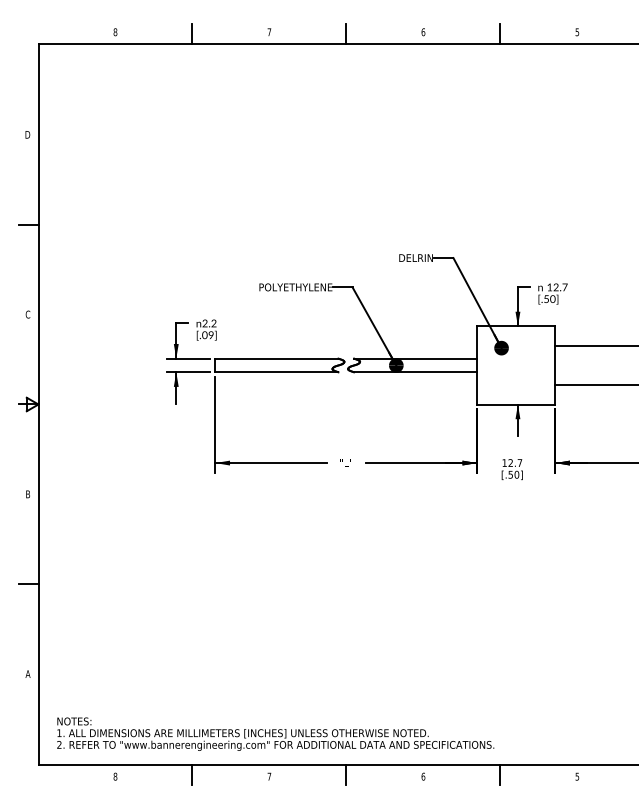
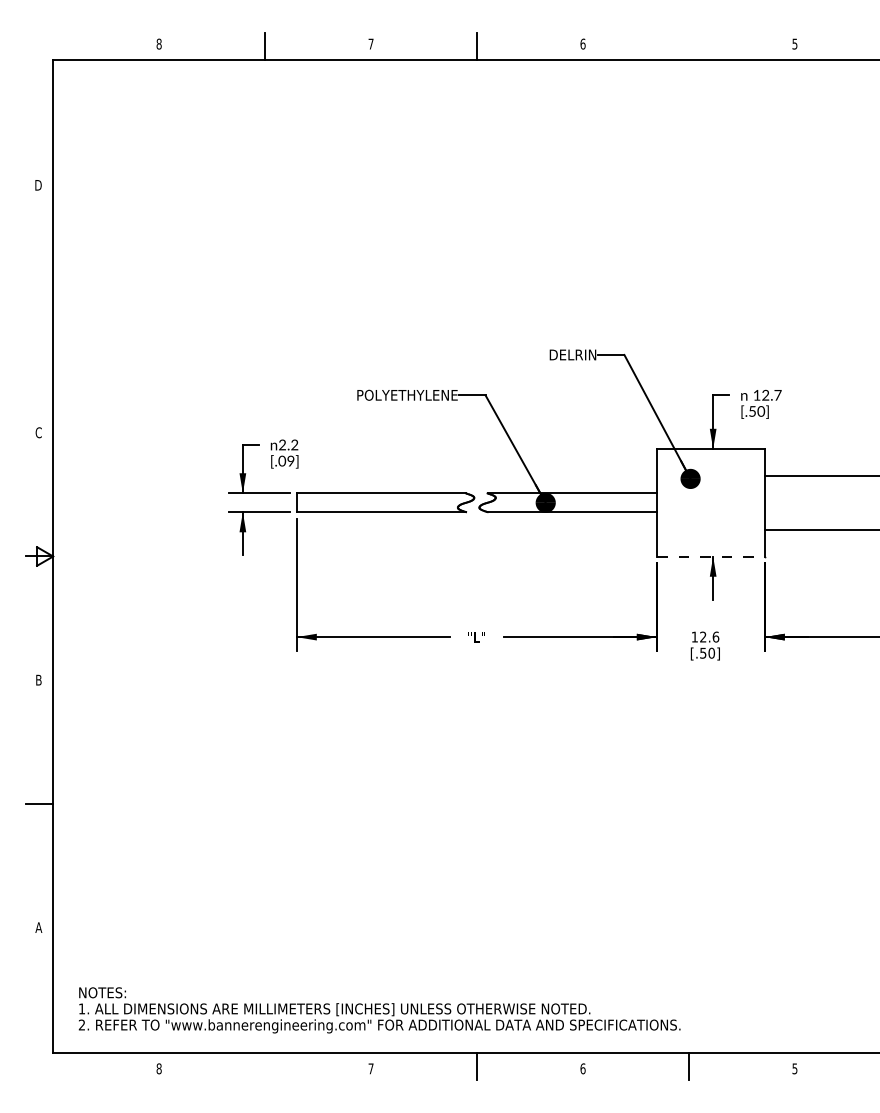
line: (500, 33) -> (689, 46), removed
line: (28, 225) -> (39, 309), removed
line: (516, 404) -> (710, 556), solid -> dashed
text: (519, 462) -> (715, 636), 12.7 -> 12.6
line: (192, 774) -> (265, 1065), removed

